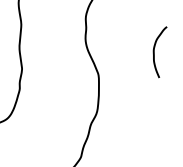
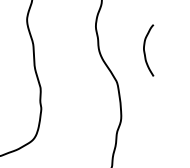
curve: (155, 52) -> (145, 51), moved

